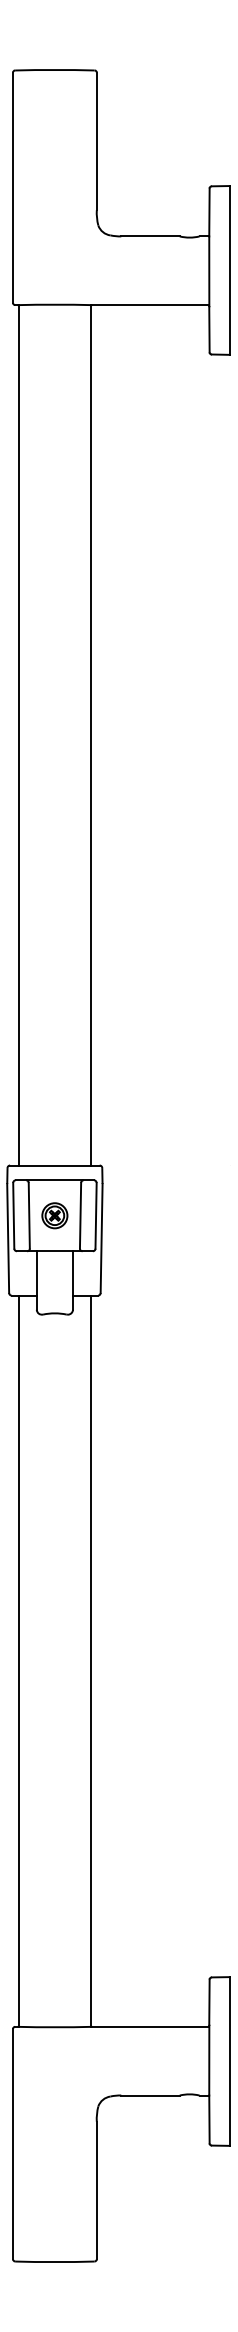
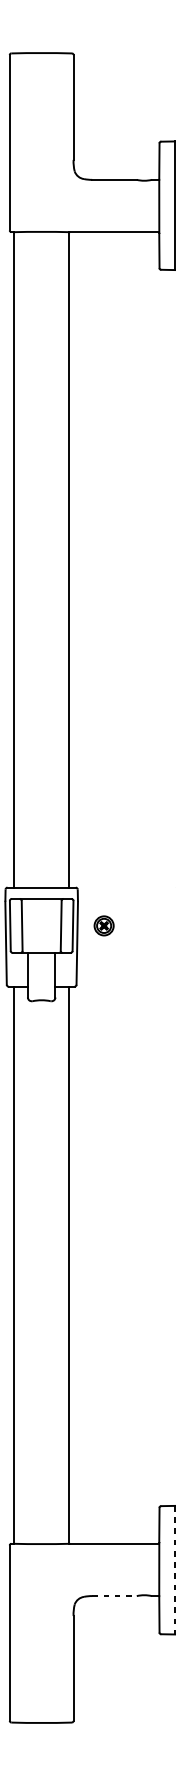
part: (54, 1215) -> (103, 925), moved
line: (229, 2062) -> (174, 1570), solid -> dashed
line: (151, 2095) -> (115, 1596), solid -> dashed

